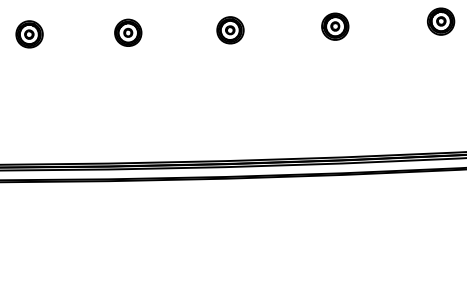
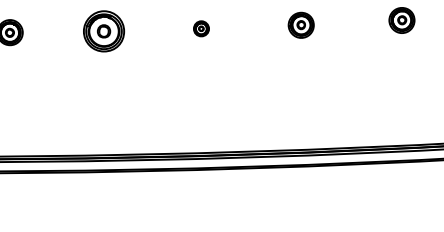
part: (230, 30) -> (201, 28), size x0.6
part: (128, 32) -> (104, 30), size x1.6

